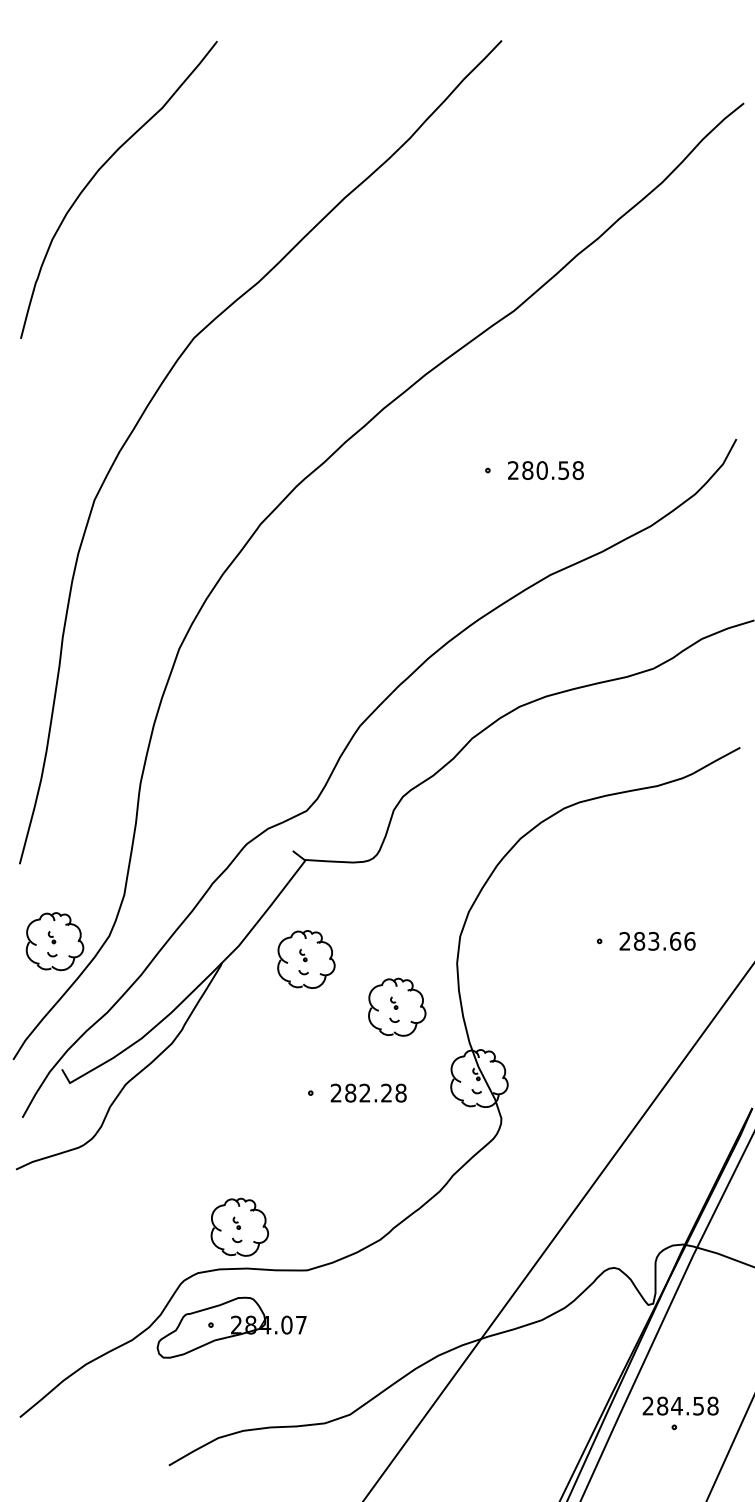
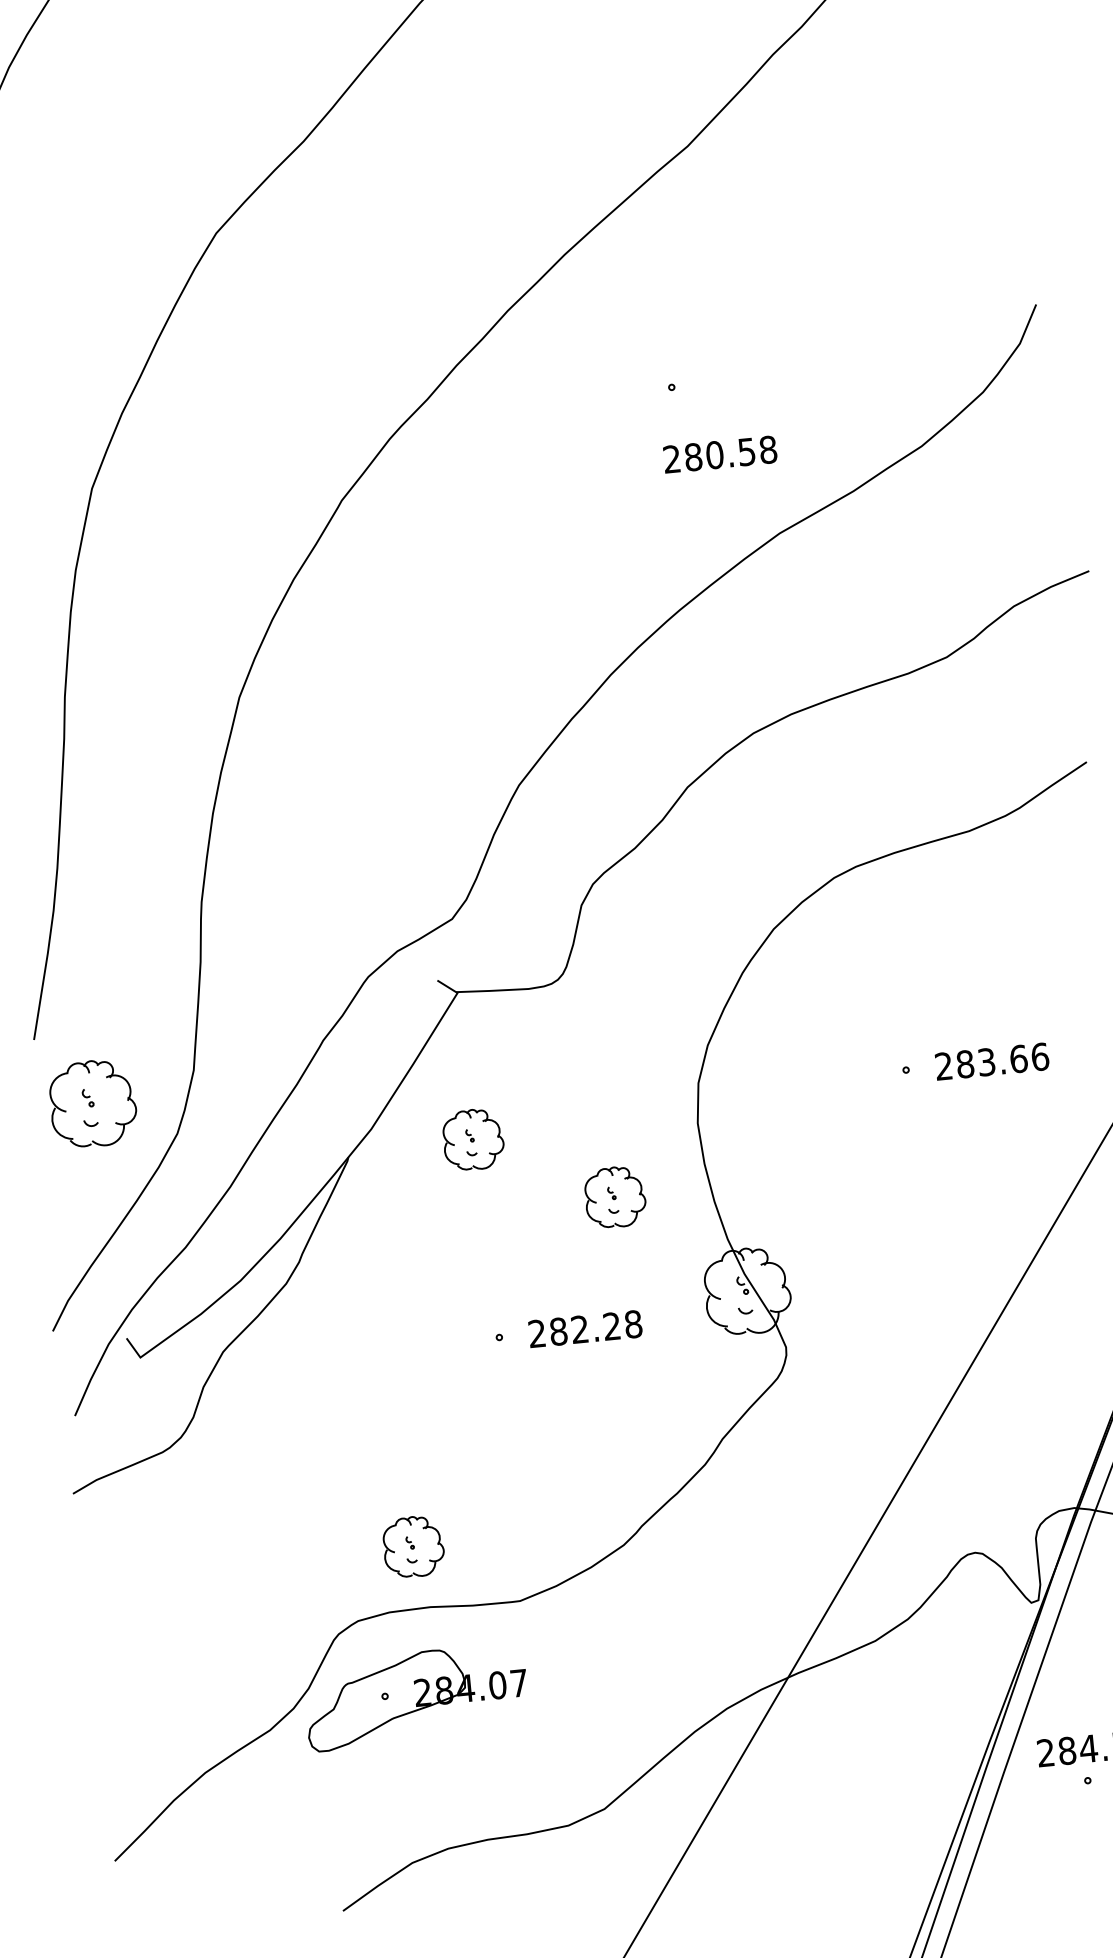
text: (545, 470) -> (719, 454), moved
part: (54, 941) -> (92, 1103), moved
part: (306, 959) -> (473, 1139), size x0.7
part: (397, 1006) -> (615, 1196), size x0.7
part: (239, 1226) -> (412, 1545), size x0.7

